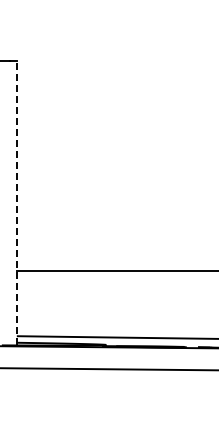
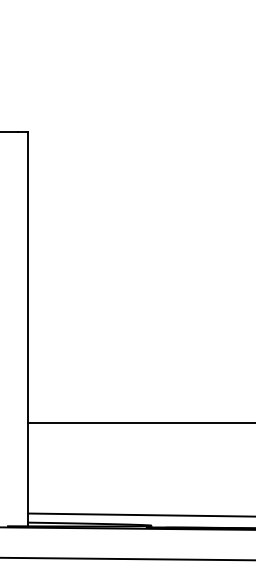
line: (17, 202) -> (28, 328), dashed -> solid

